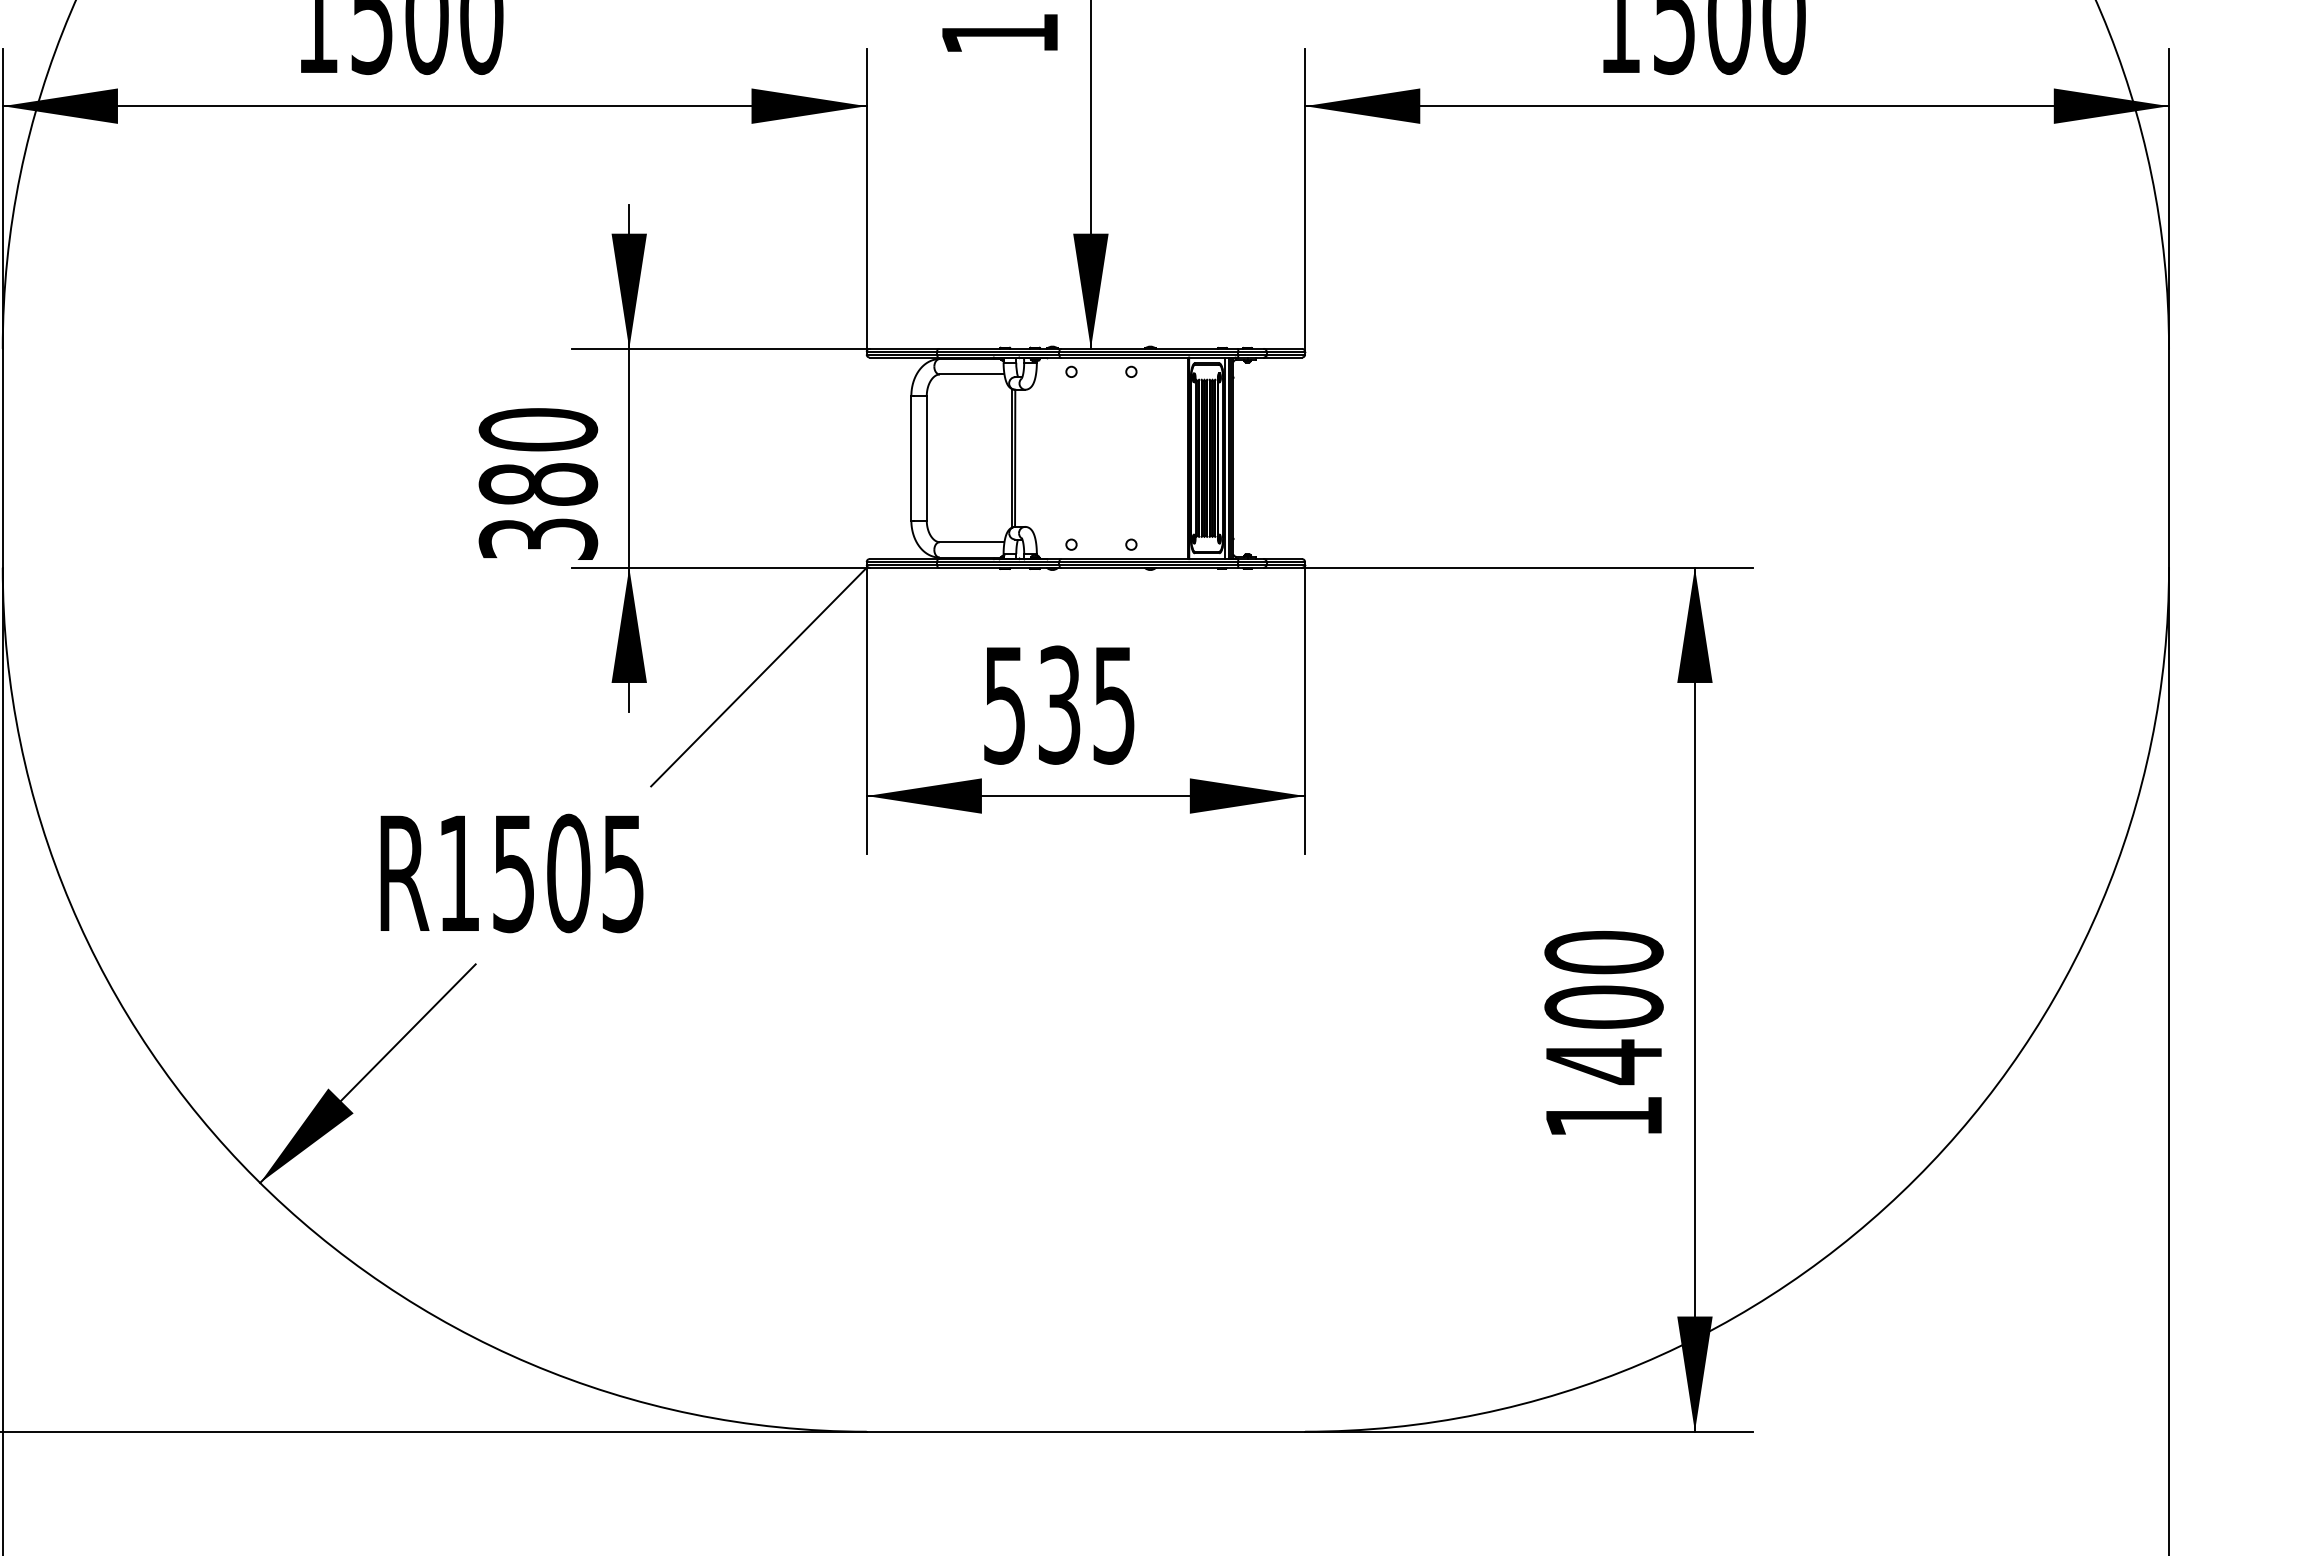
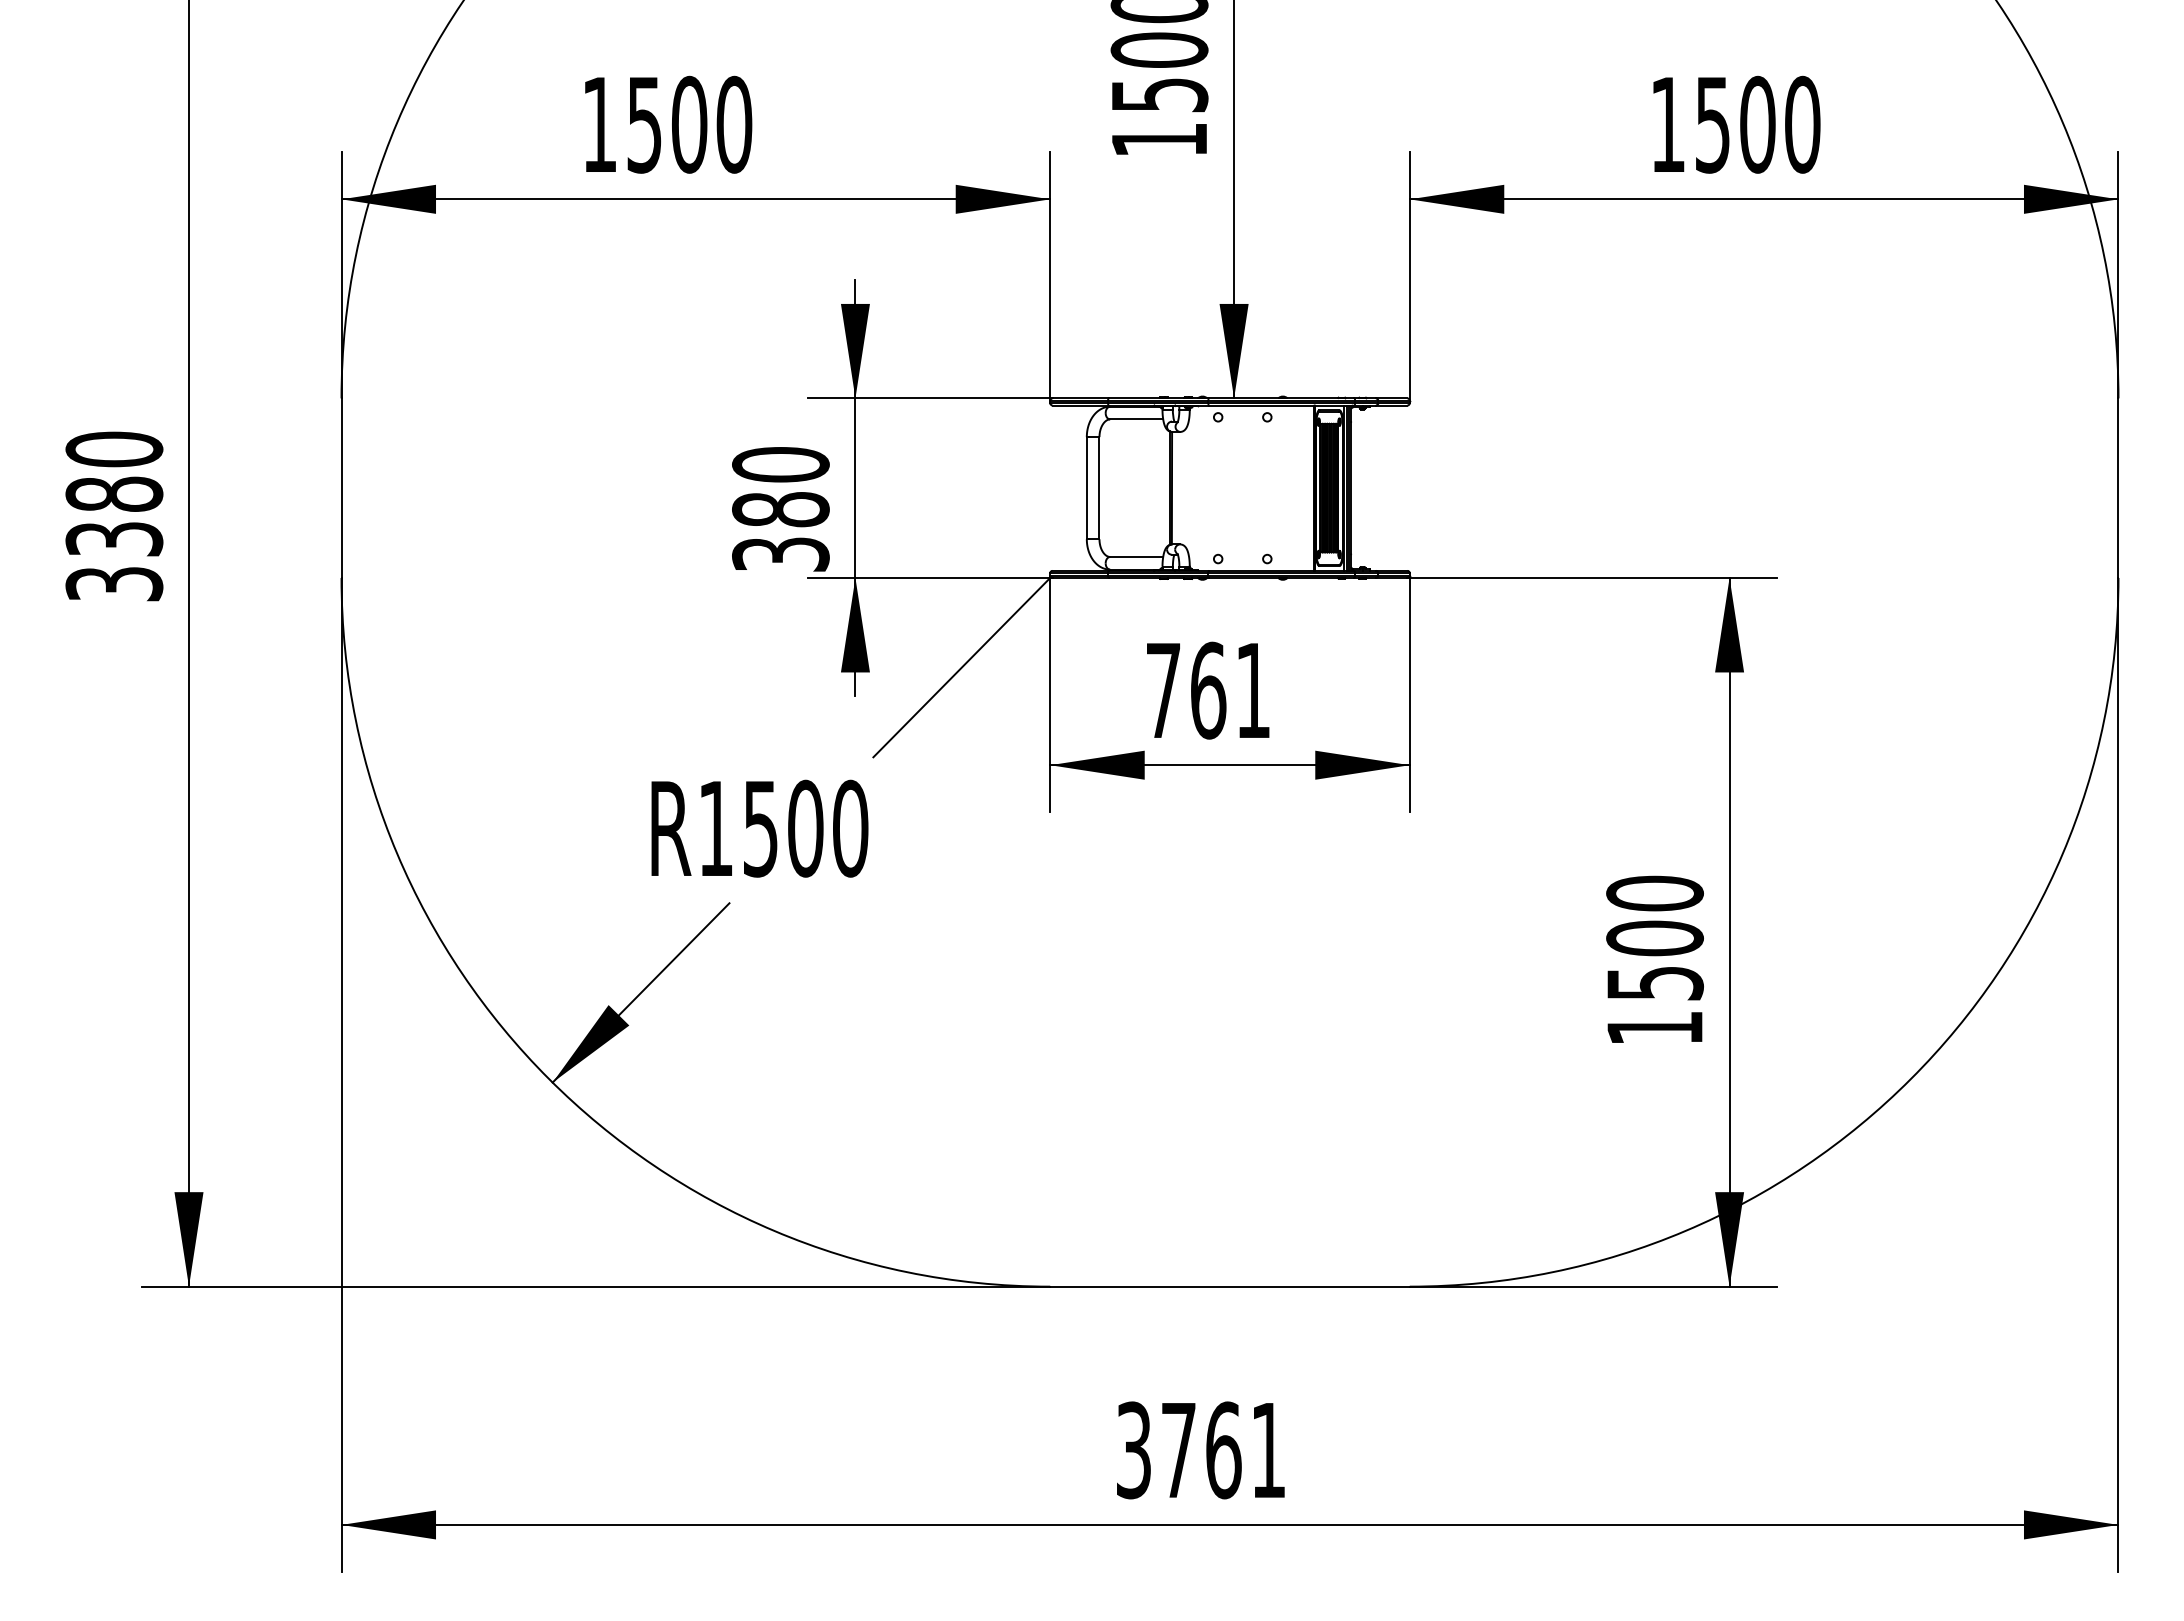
text: (1058, 704) -> (1207, 690), 535 -> 761
text: (623, 873) -> (850, 828), R1505 -> R1500
text: (1604, 1062) -> (1655, 983), 1400 -> 1500

